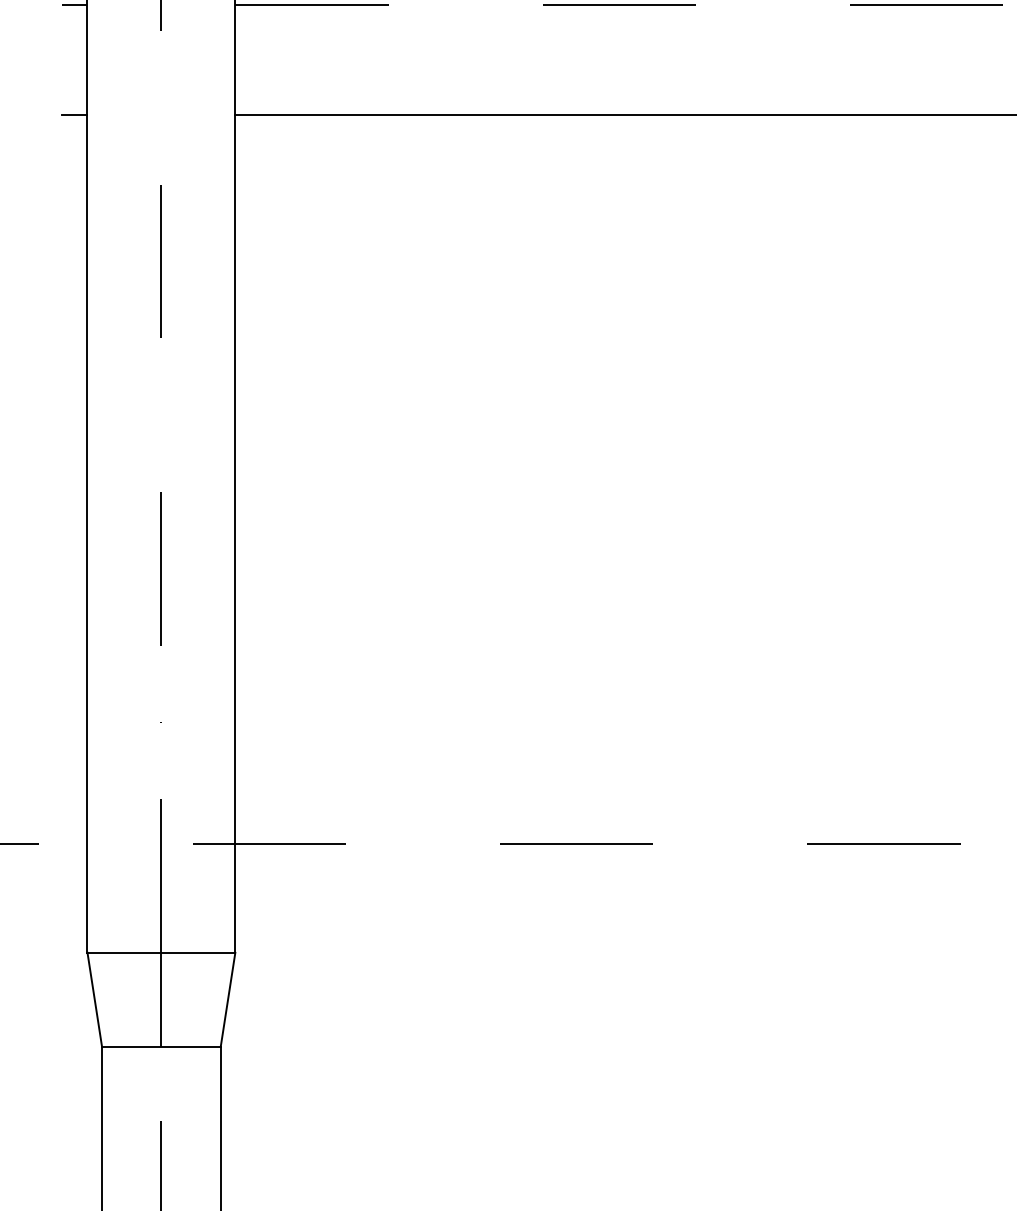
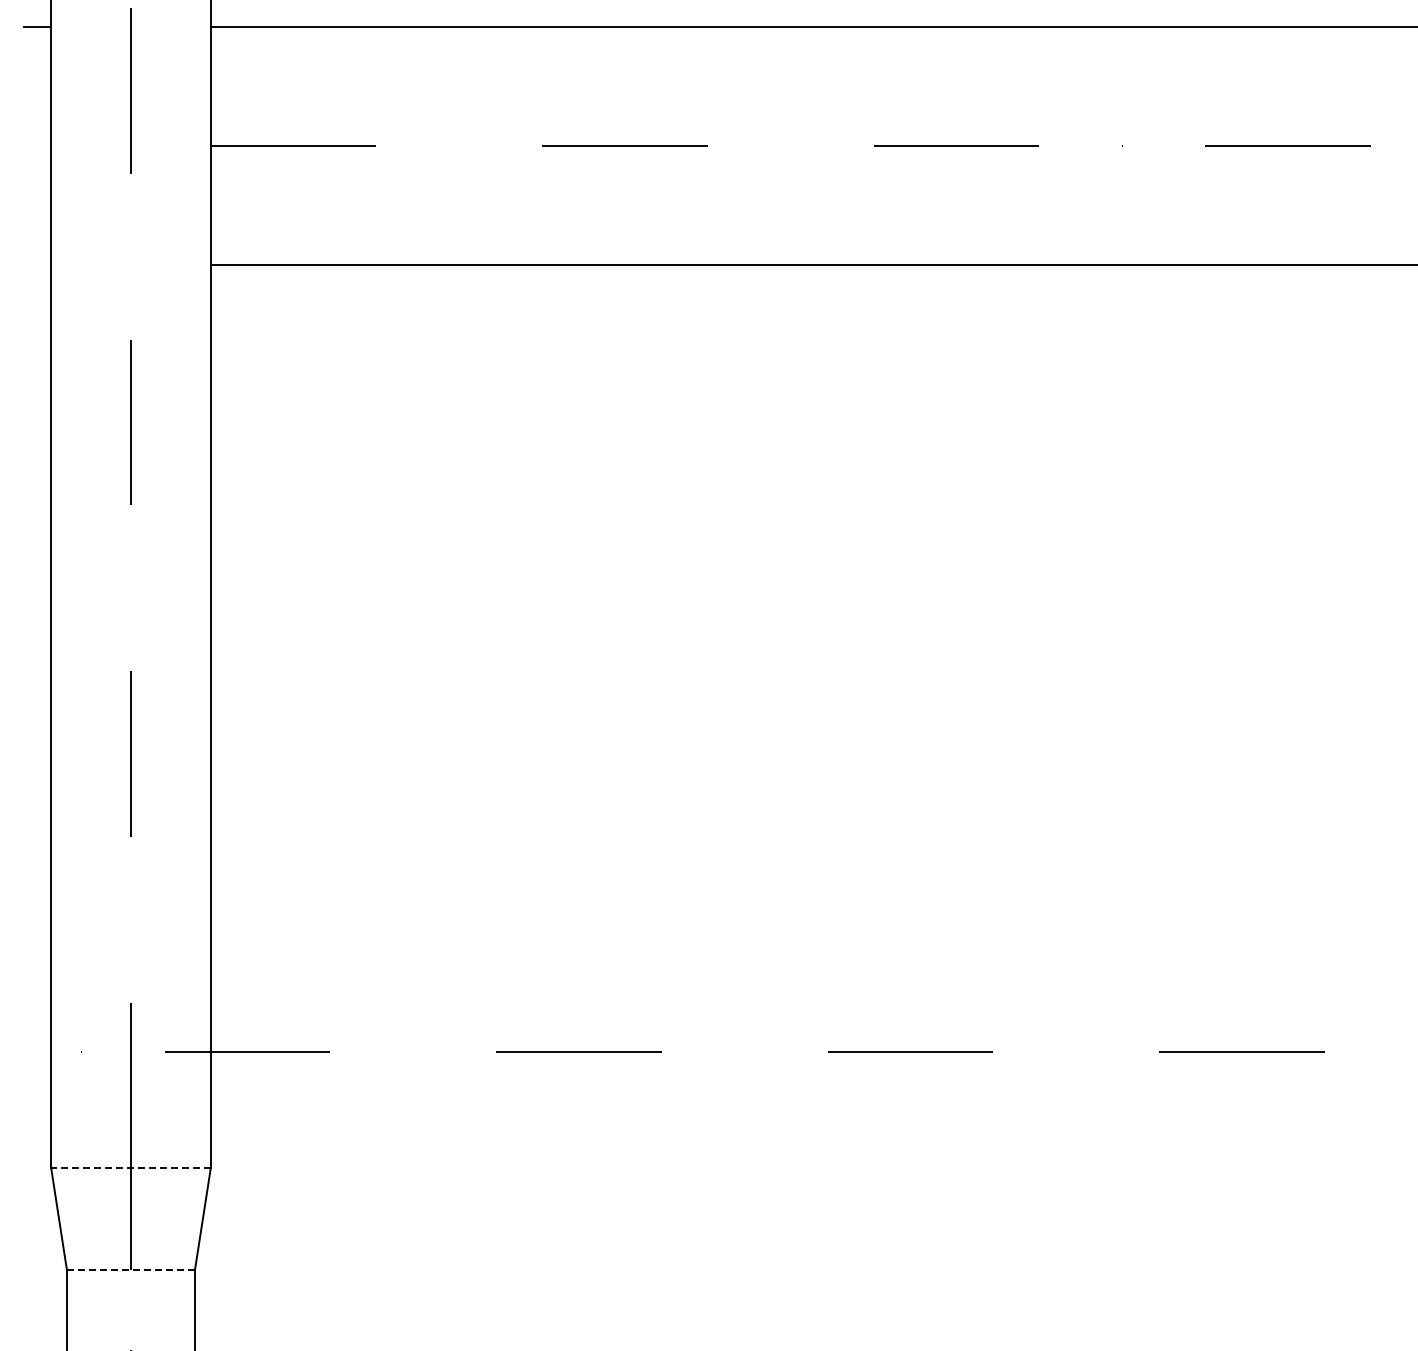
line: (74, 4) -> (37, 145), removed
line: (74, 115) -> (37, 264), removed
line: (160, 952) -> (130, 1168), solid -> dashed
line: (160, 1047) -> (130, 1270), solid -> dashed

